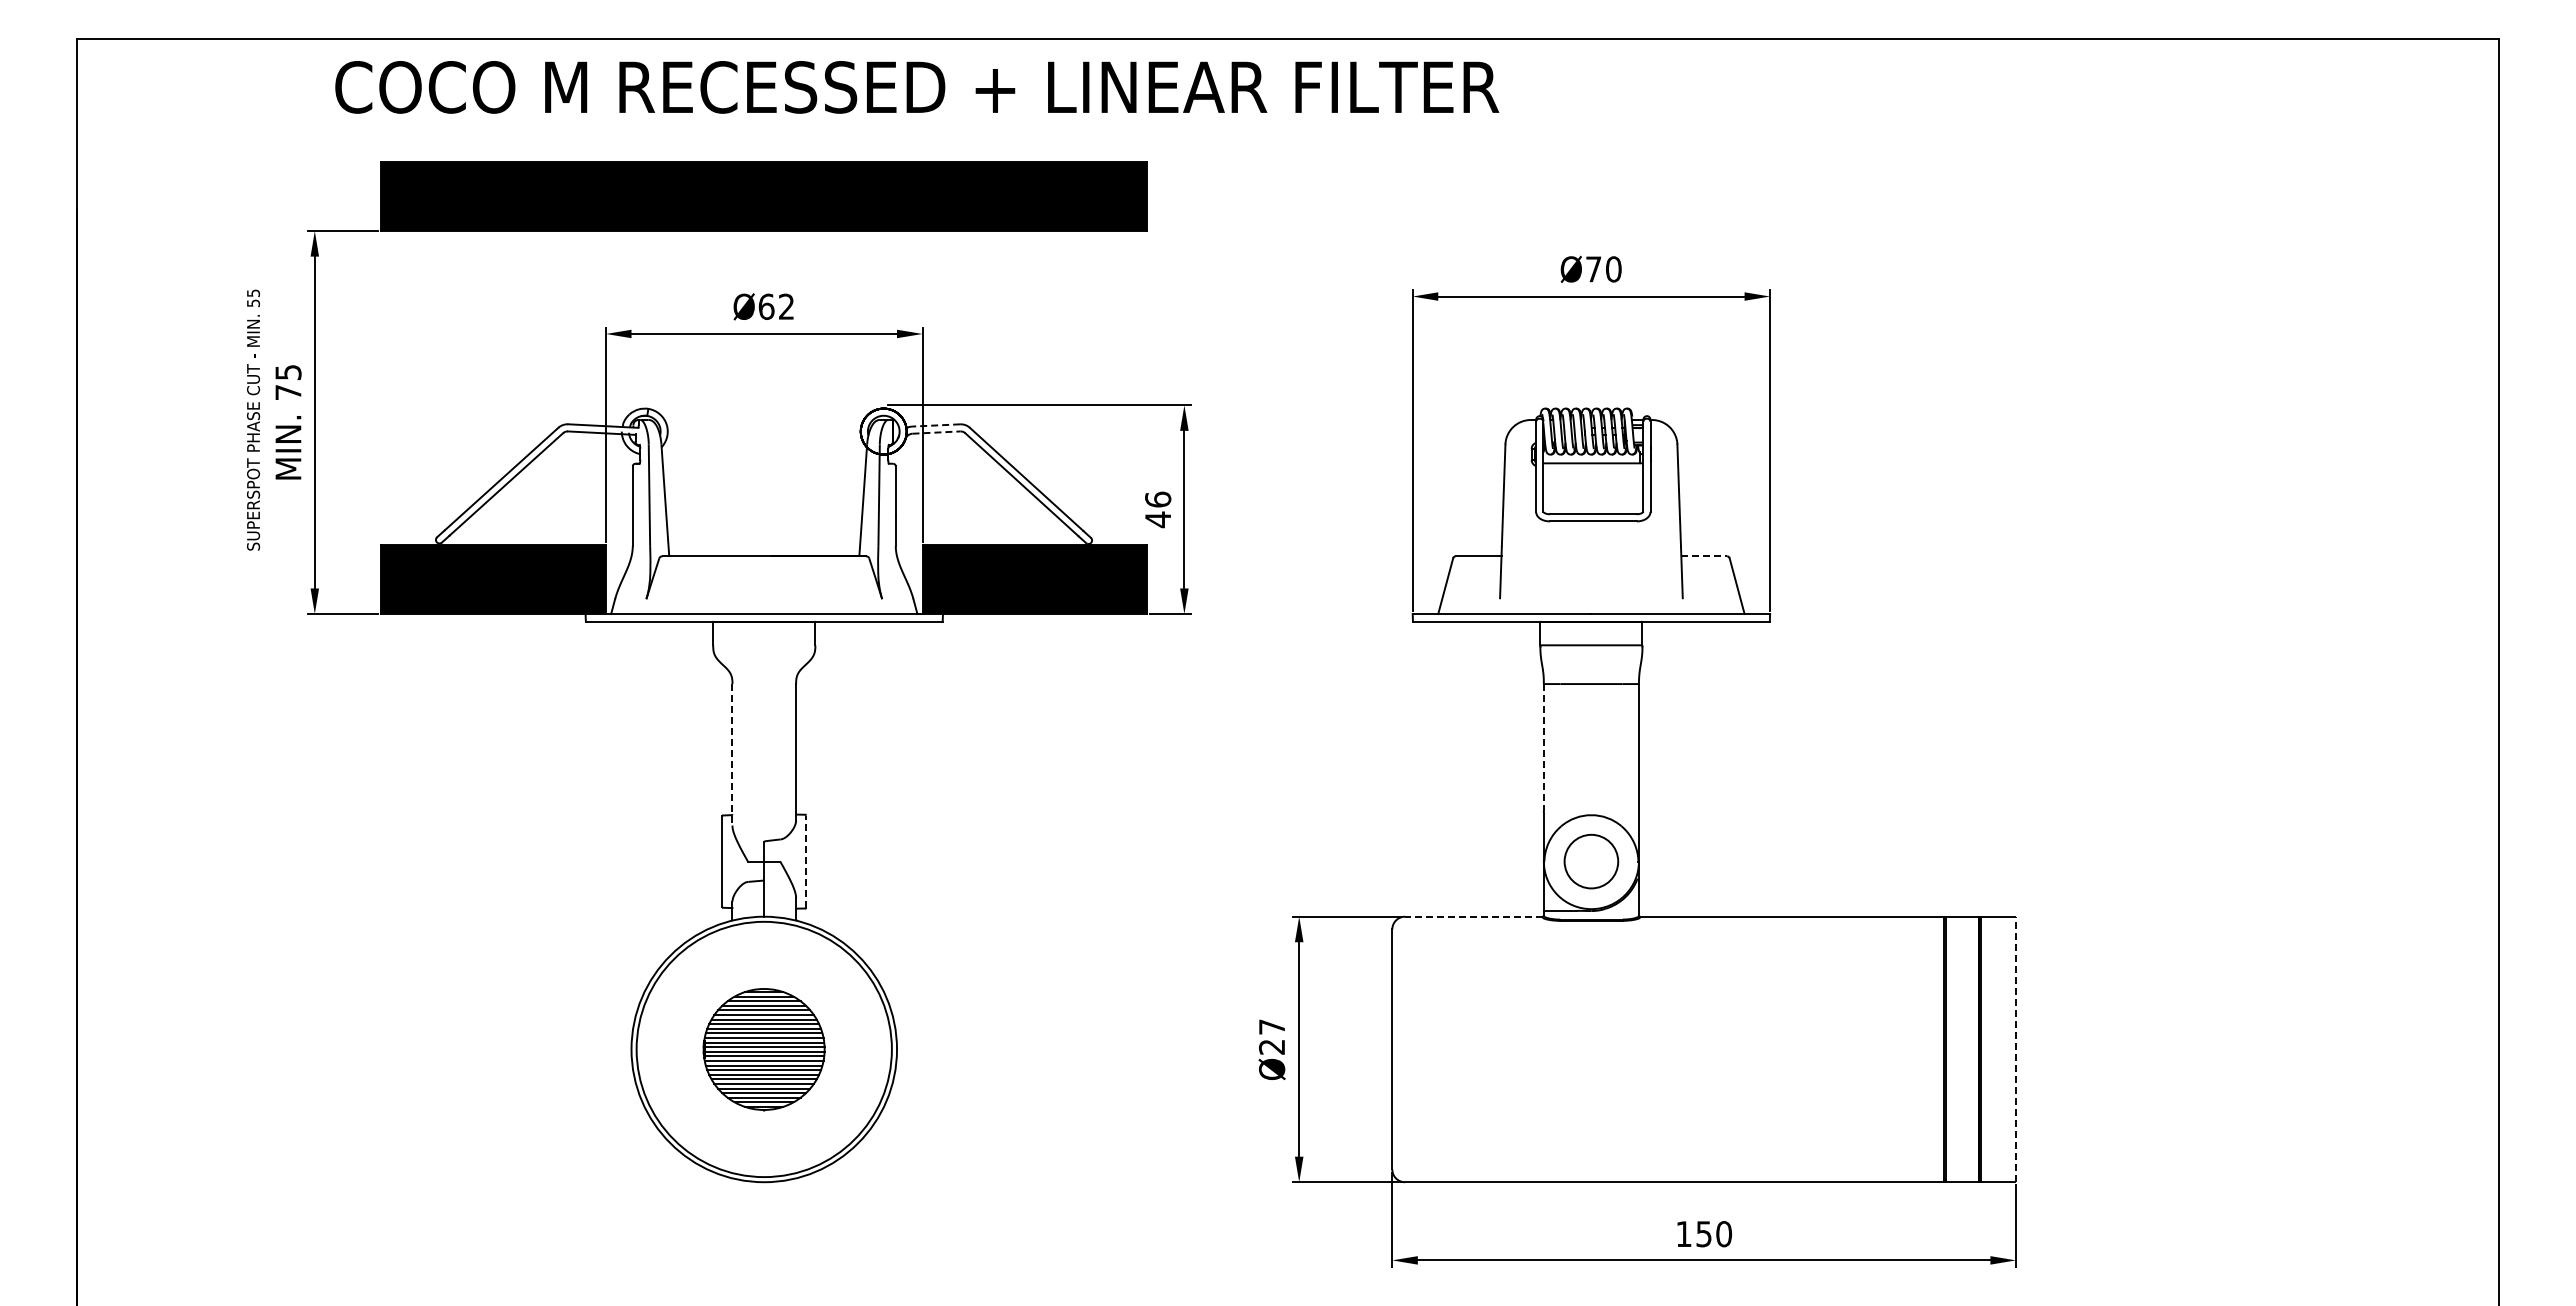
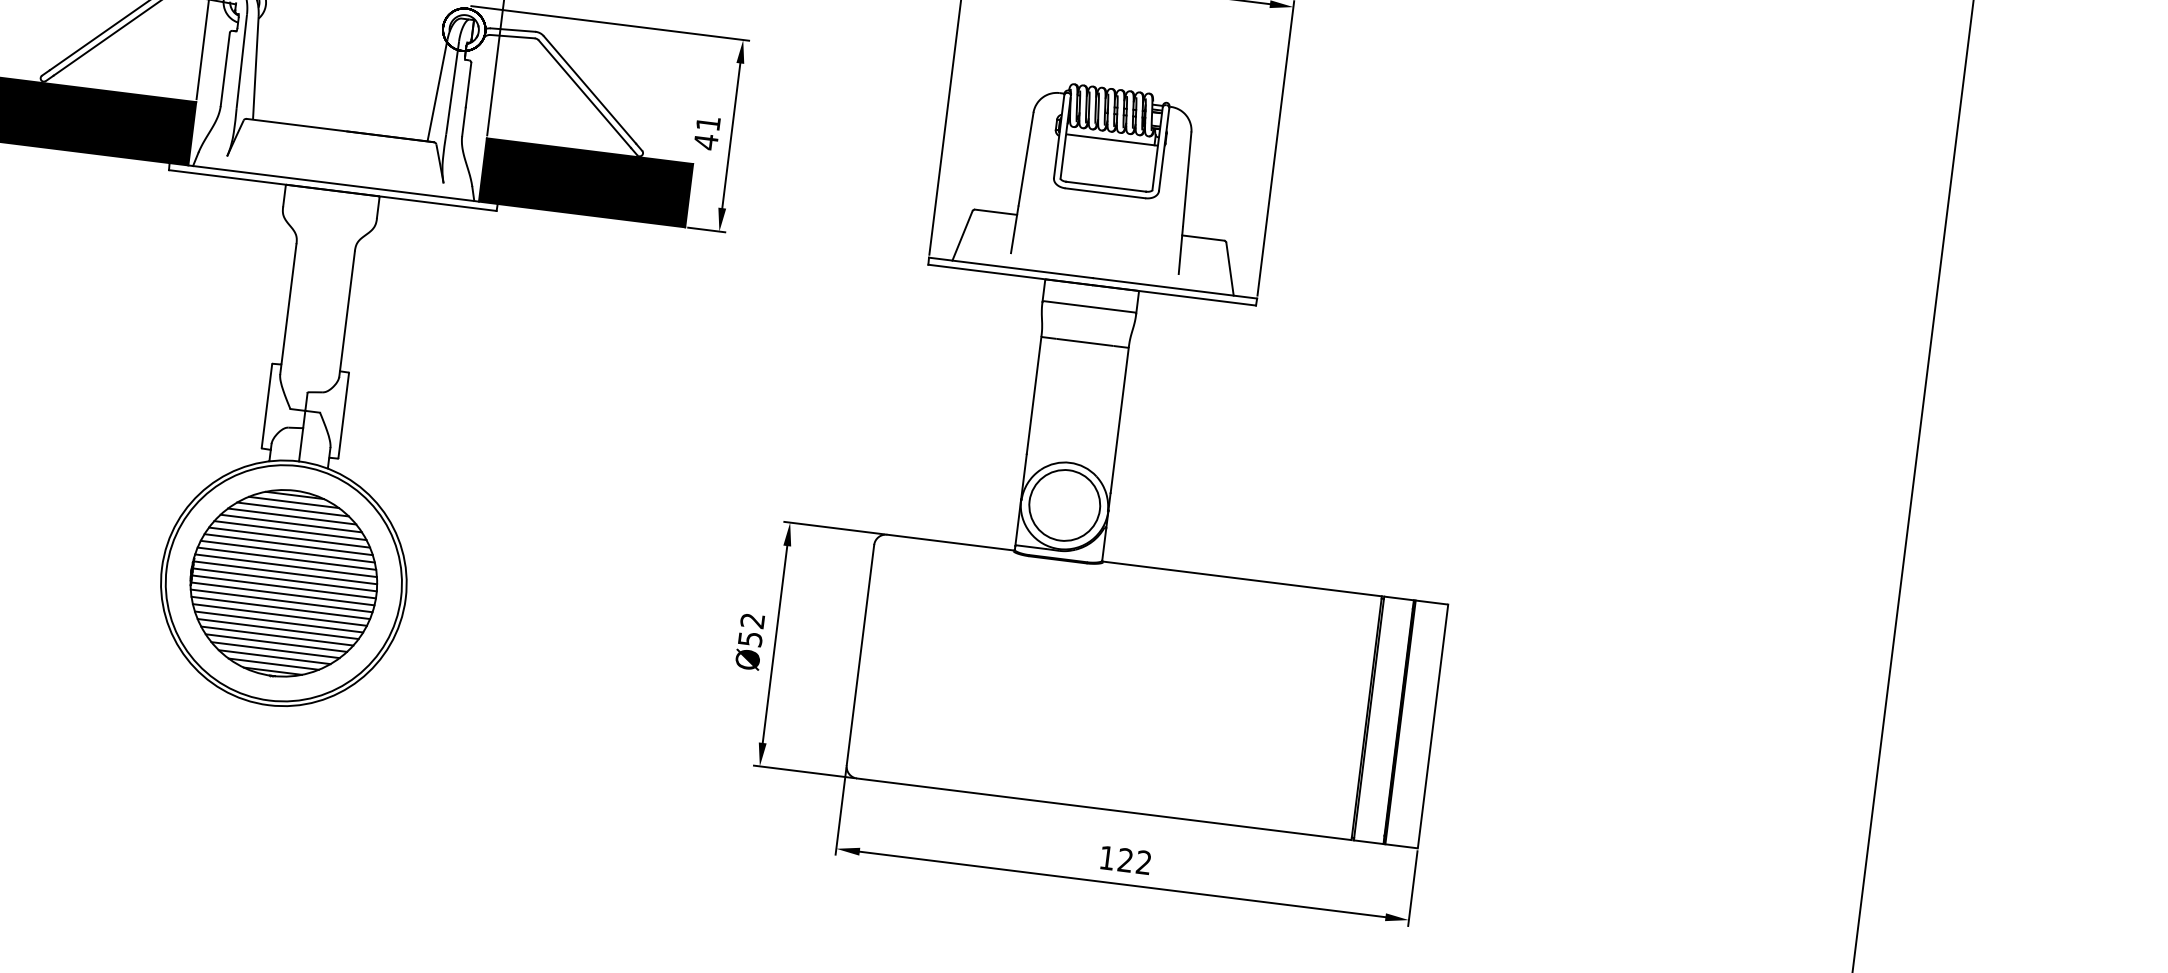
line: (935, 425) -> (512, 30), dashed -> solid
line: (936, 432) -> (512, 36), dashed -> solid
text: (1158, 499) -> (708, 123), 46 -> 41
line: (1704, 556) -> (1203, 238), dashed -> solid
line: (1543, 747) -> (1033, 395), dashed -> solid
line: (732, 754) -> (288, 308), dashed -> solid
line: (806, 861) -> (344, 415), dashed -> solid
circle: (1591, 861) -> (1064, 505), size x1.43
line: (1473, 916) -> (950, 542), dashed -> solid
text: (1272, 1036) -> (751, 629), Ø27 -> Ø52
part: (763, 1049) -> (283, 583), size x1.67
line: (2015, 1049) -> (1432, 726), dashed -> solid
text: (1714, 1234) -> (1135, 861), 150 -> 122

